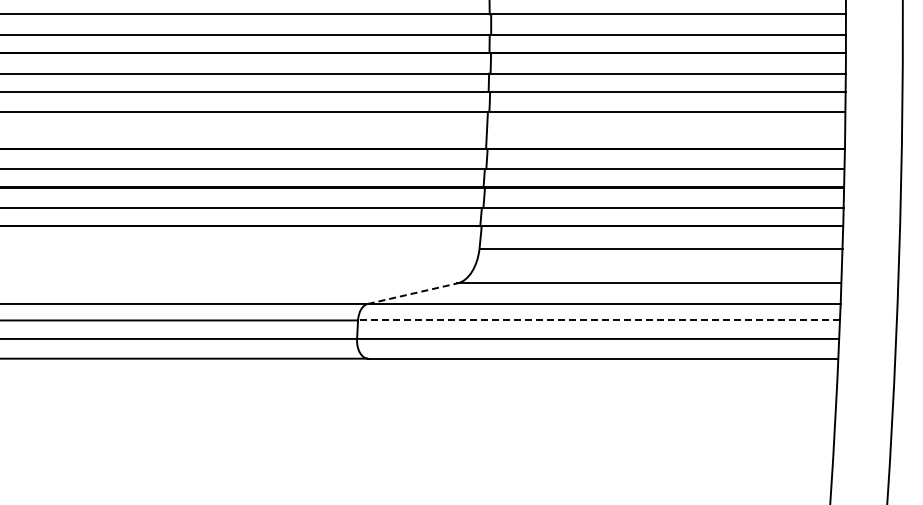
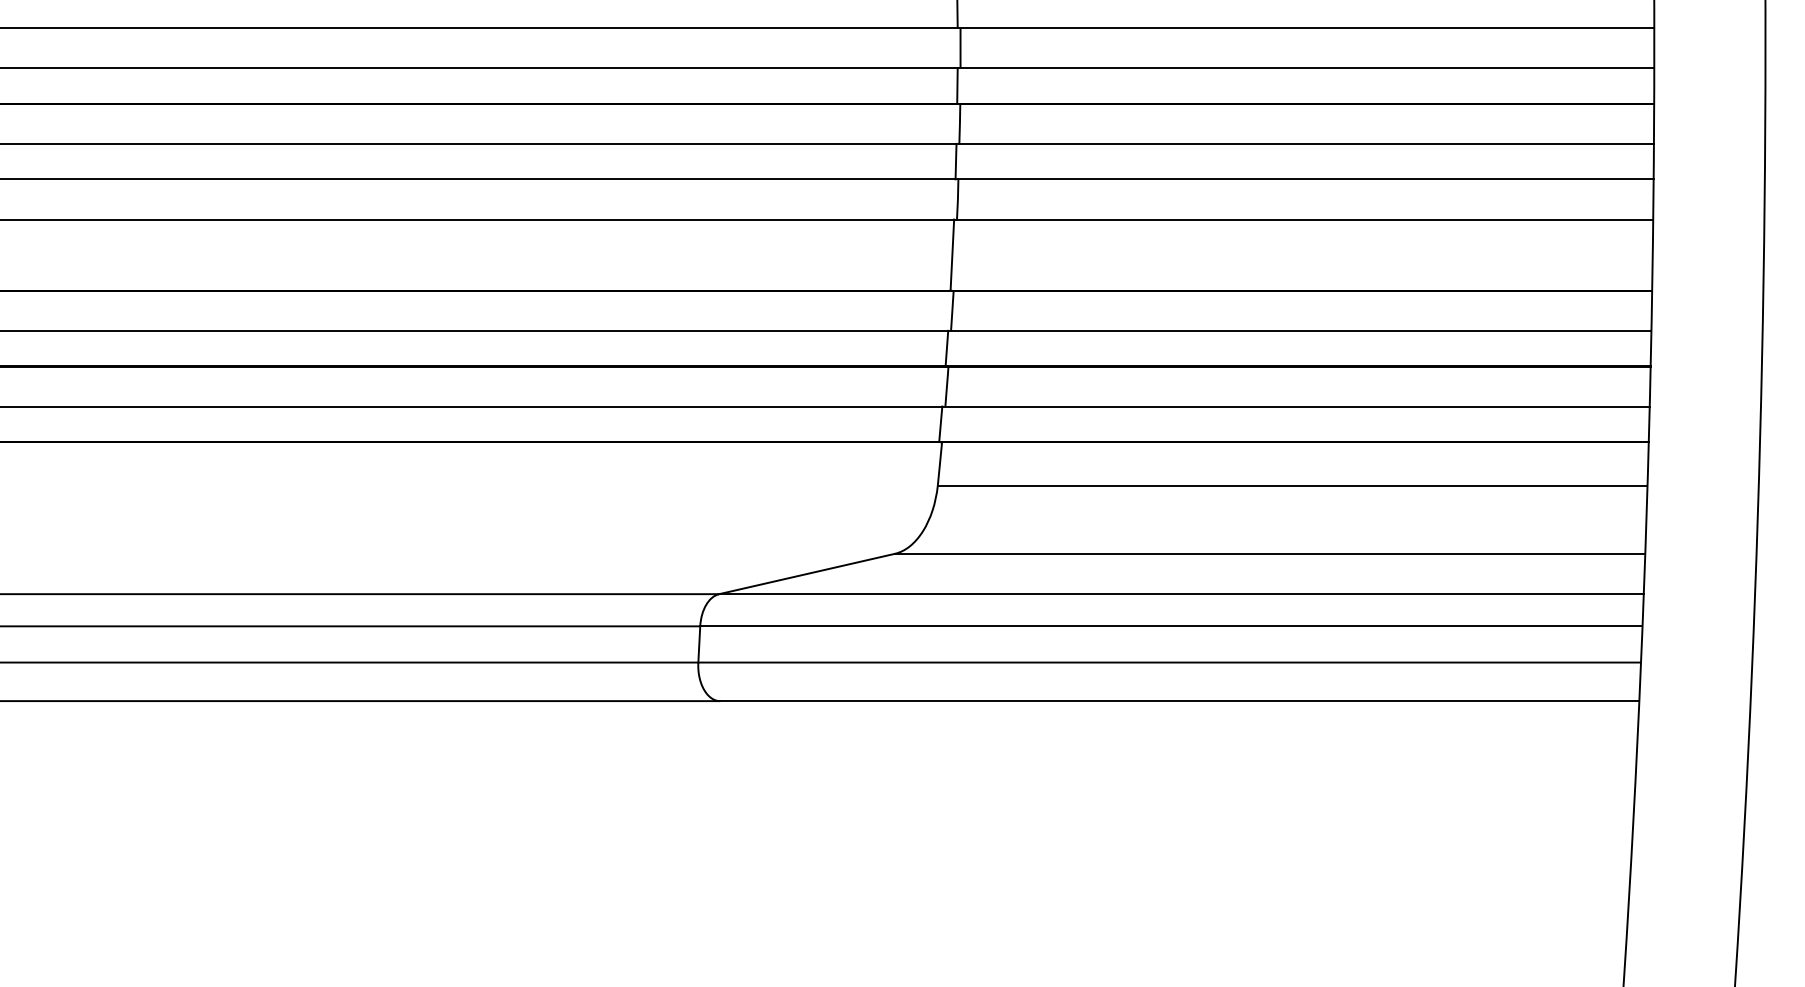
line: (413, 293) -> (808, 573), dashed -> solid
line: (599, 320) -> (1172, 626), dashed -> solid

